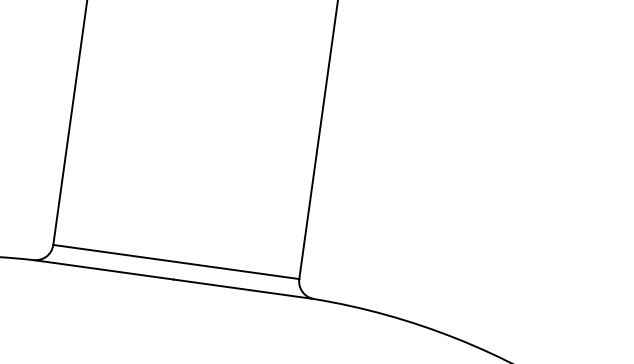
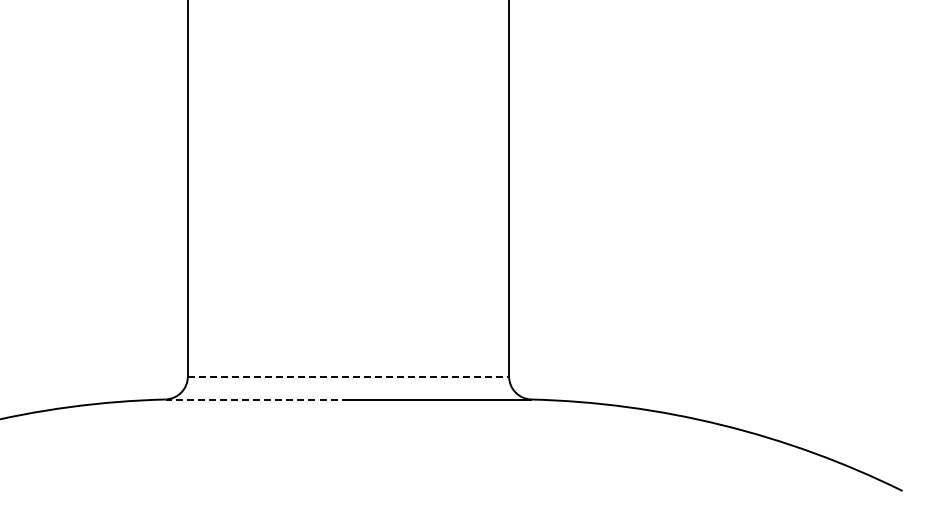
line: (176, 261) -> (348, 376), solid -> dashed
line: (103, 269) -> (256, 399), solid -> dashed

